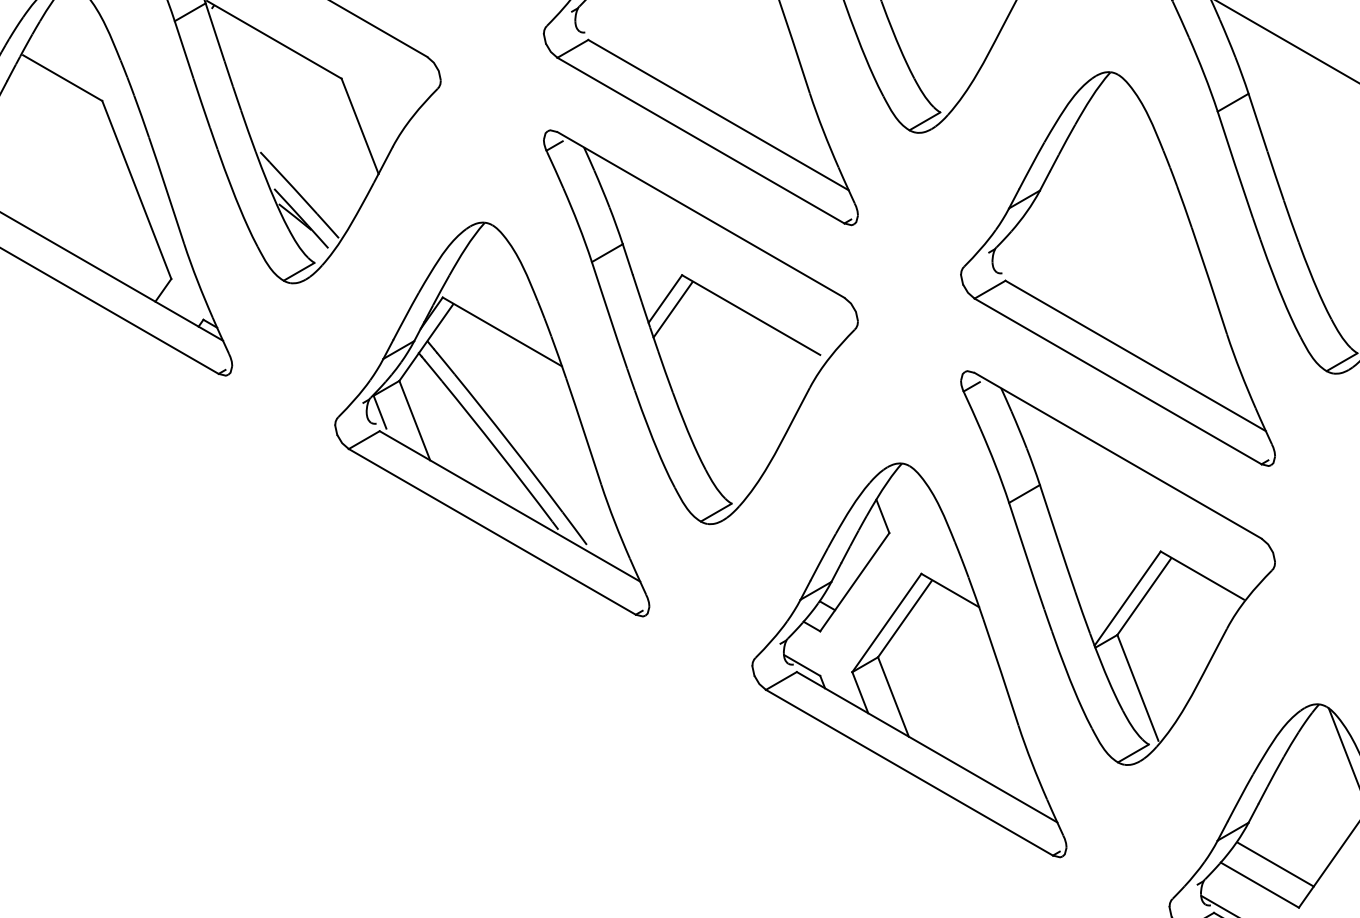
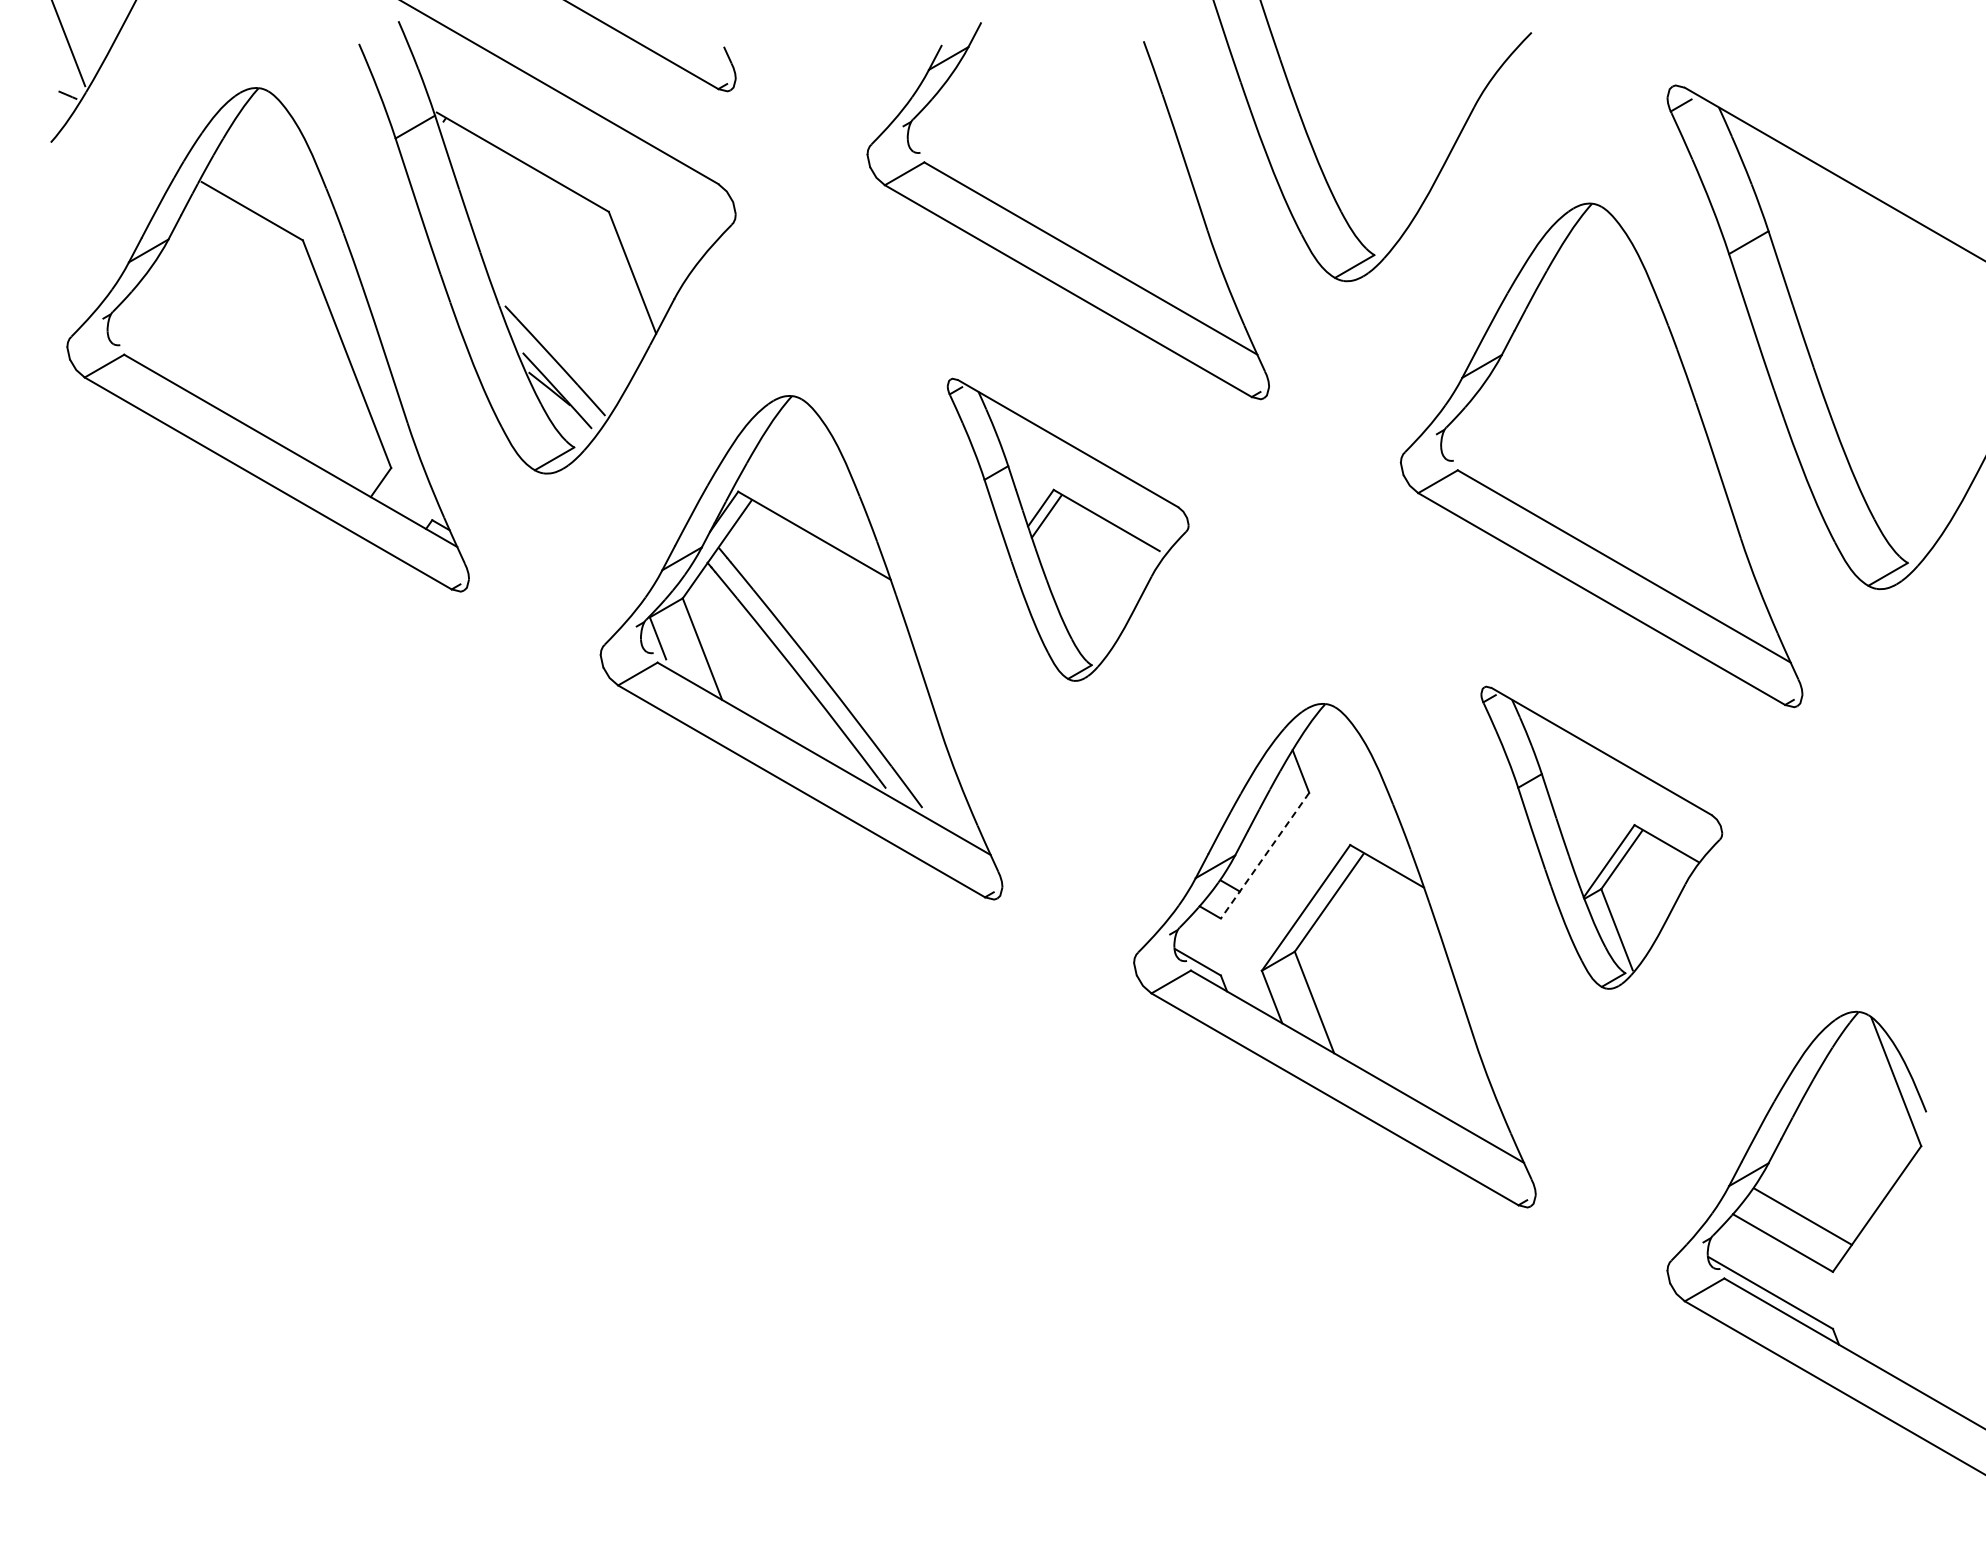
part: (700, 327) -> (1067, 529), size x0.6
part: (1117, 567) -> (1601, 837), size x0.6
line: (855, 582) -> (1265, 855), solid -> dashed

